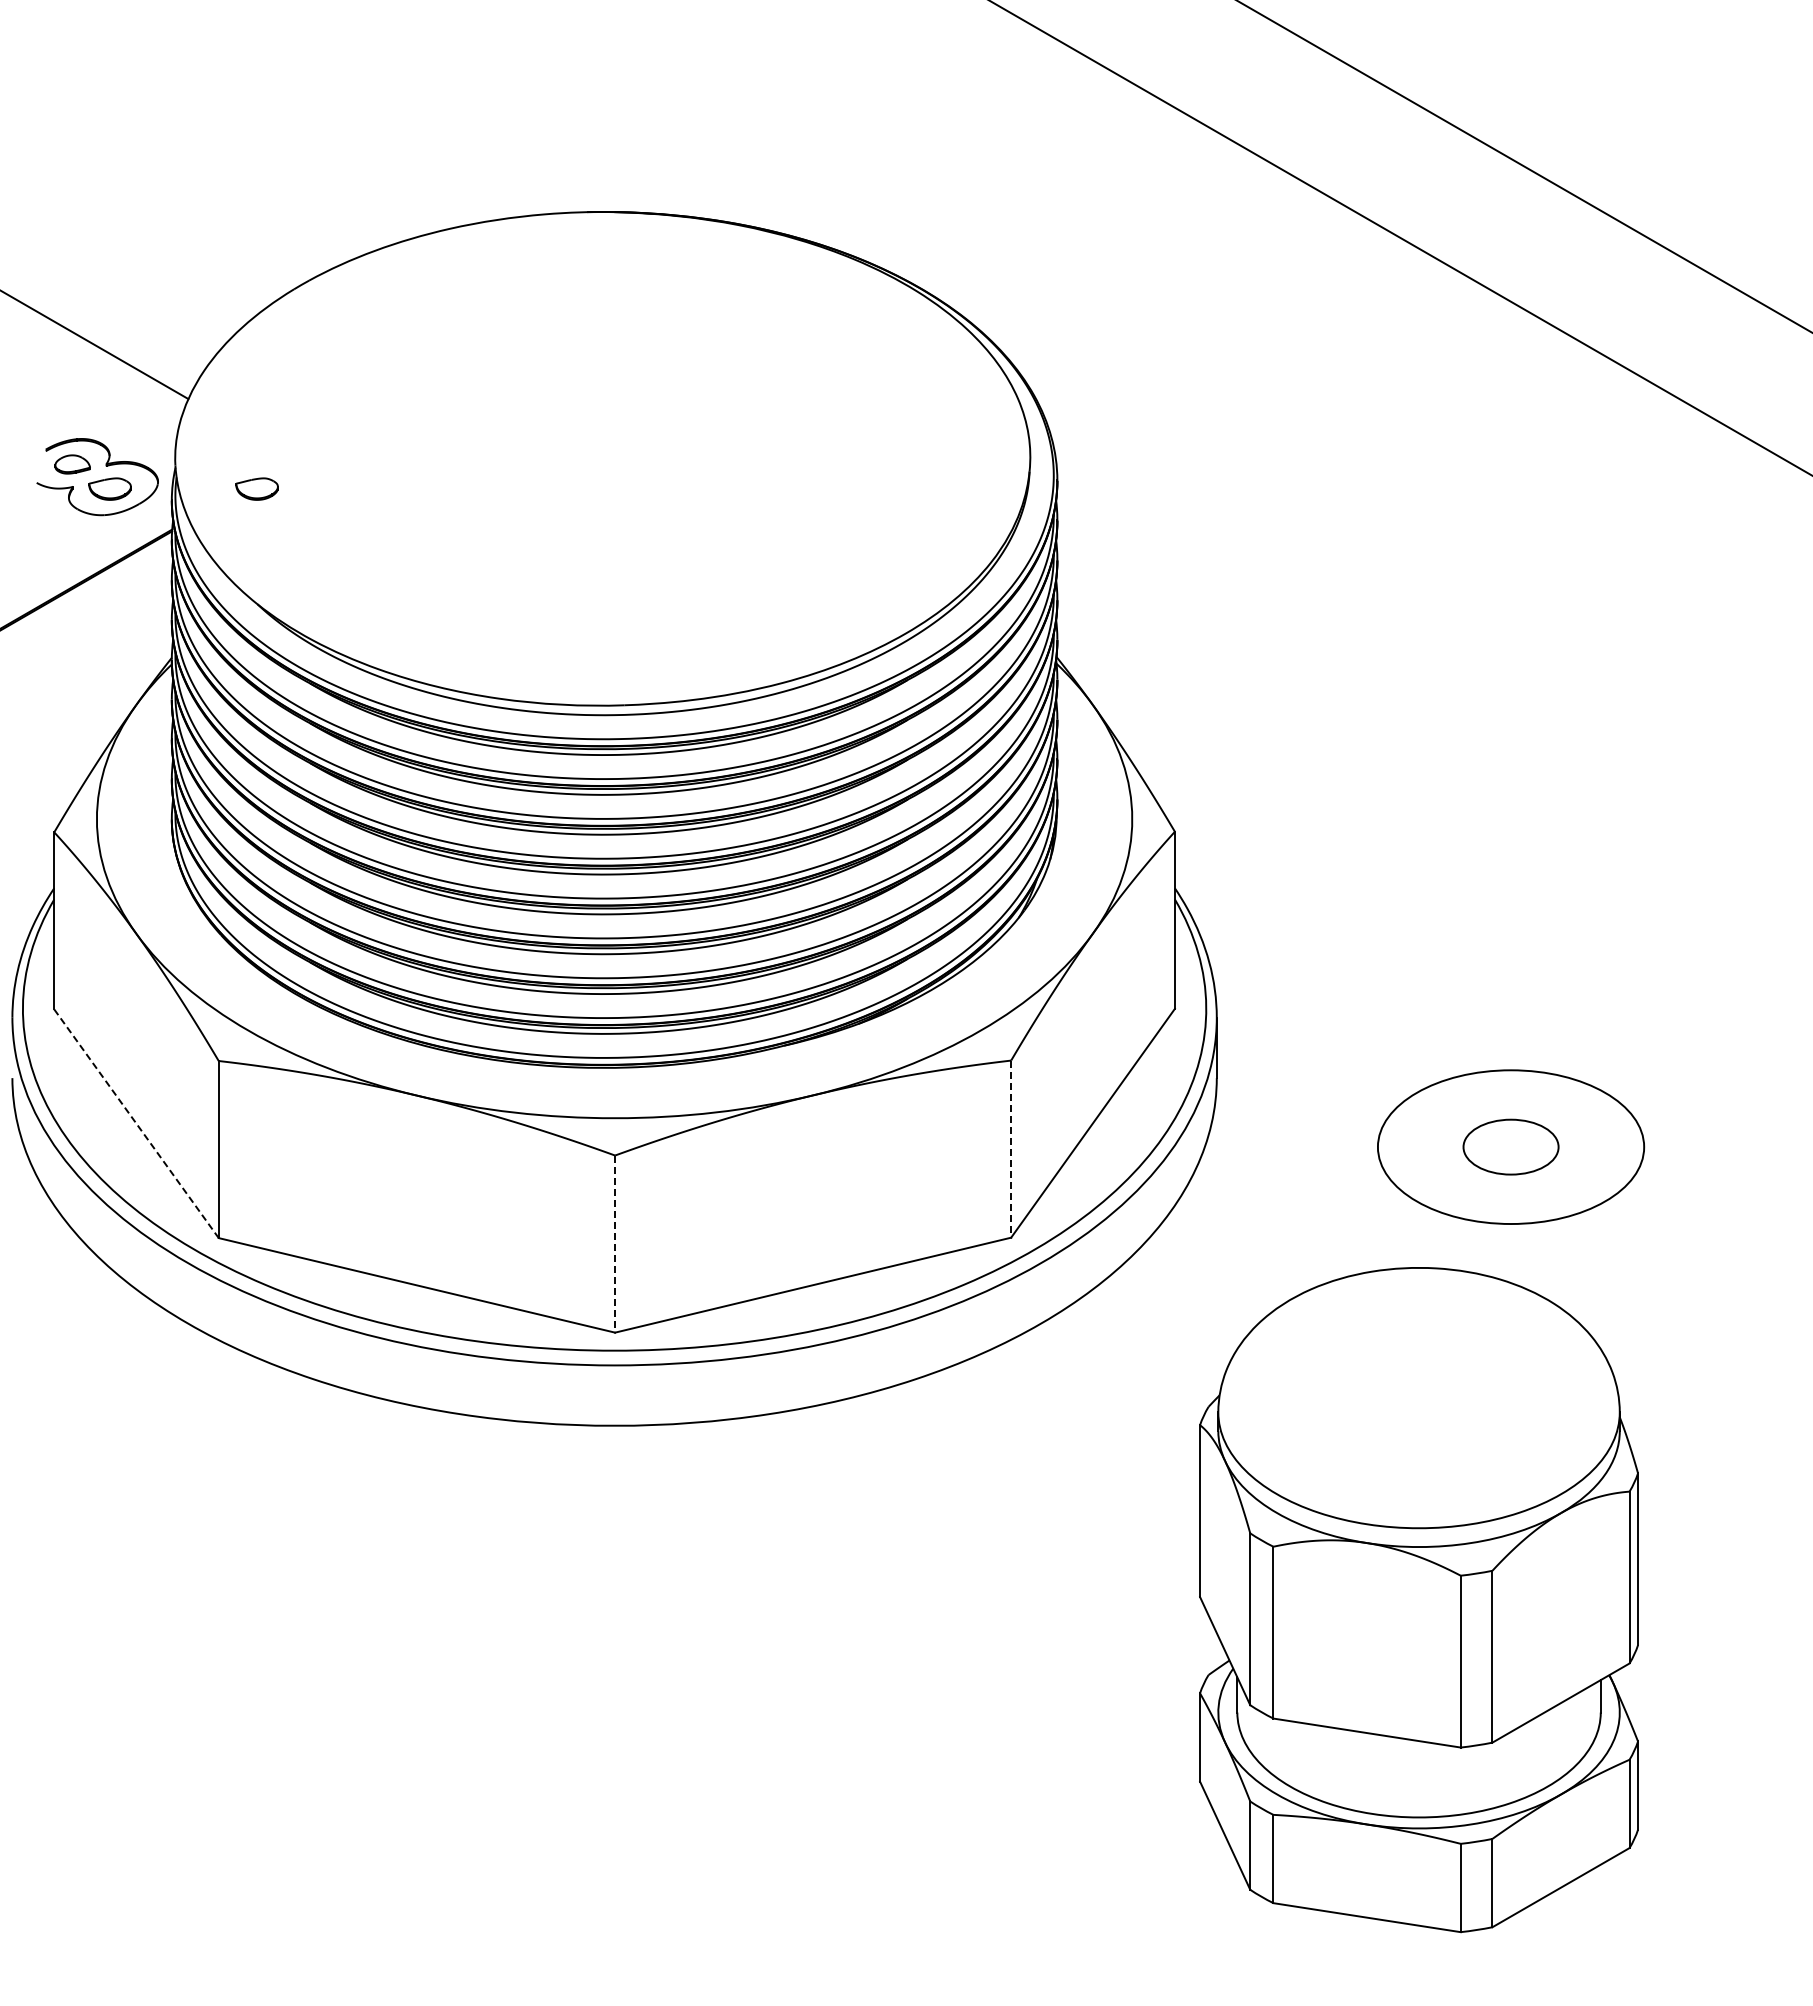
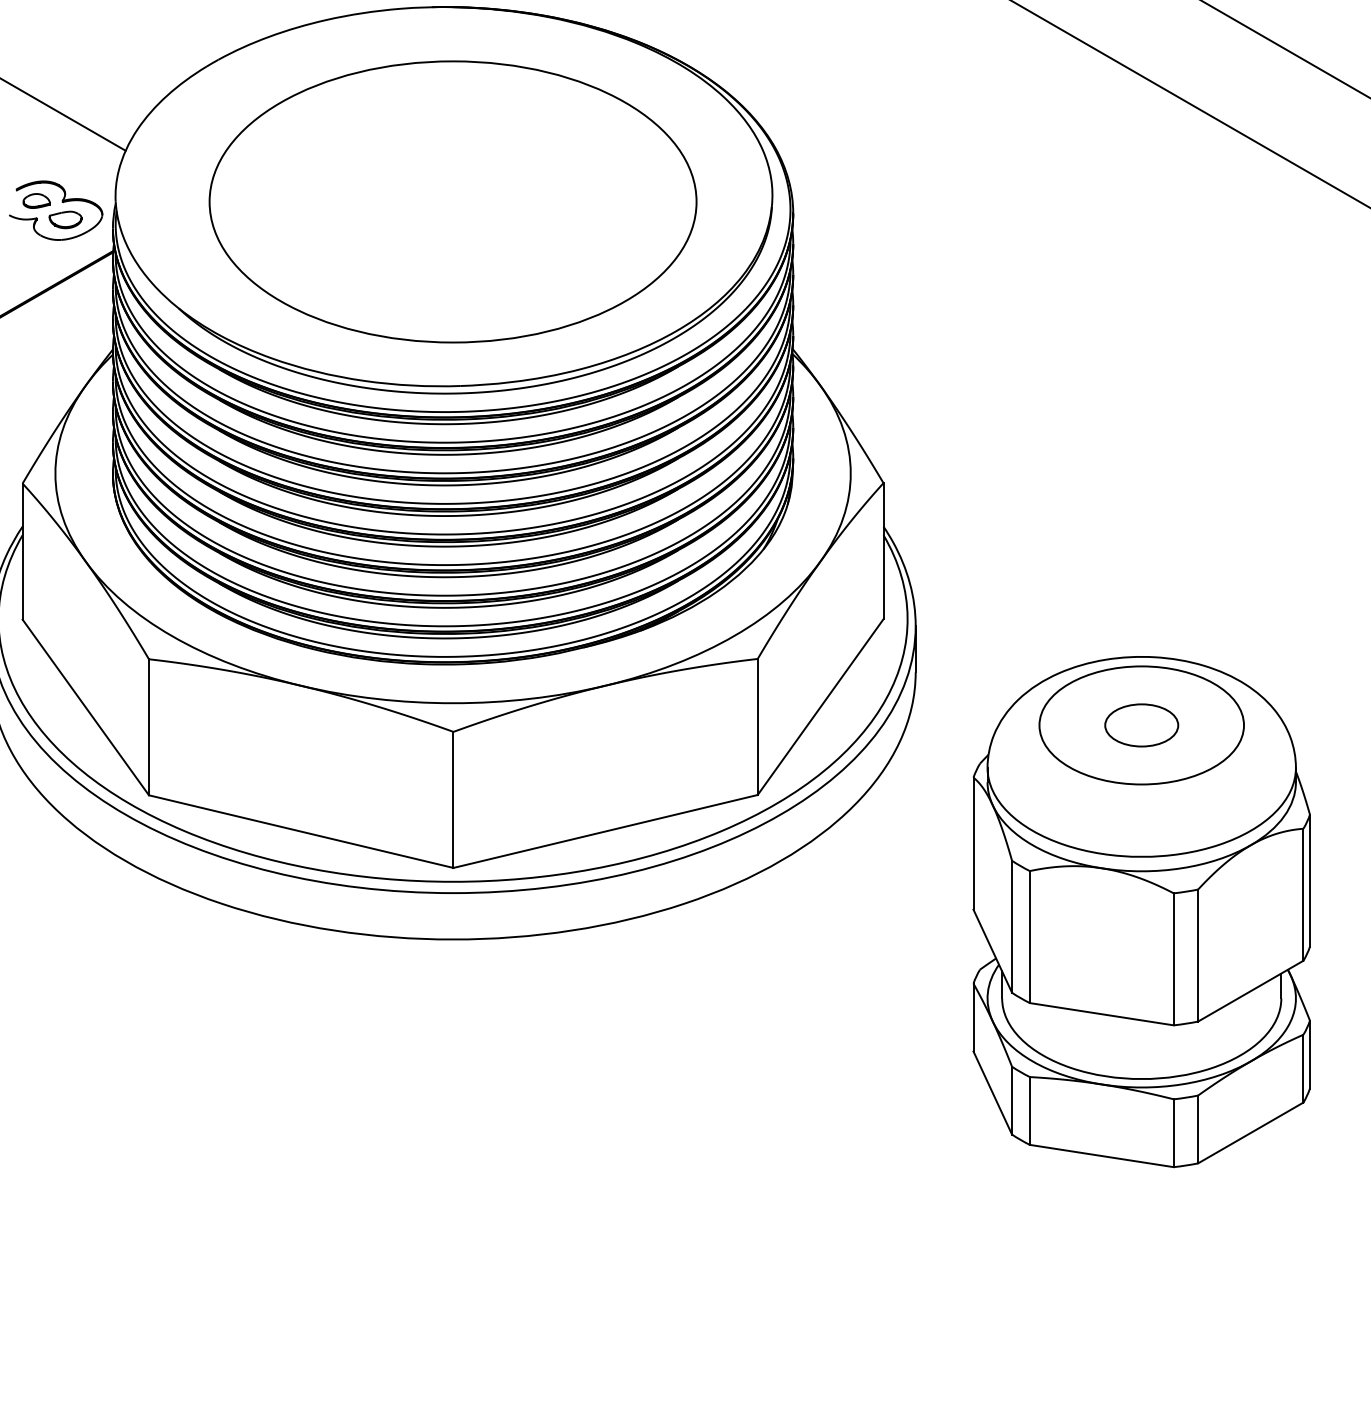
part: (614, 465) -> (453, 201), added
part: (256, 488) -> (177, 219), removed
line: (136, 1123) -> (85, 707), dashed -> solid
line: (1011, 1149) -> (757, 727), dashed -> solid
line: (615, 1244) -> (453, 800), dashed -> solid
part: (1418, 1600) -> (1141, 912), moved

